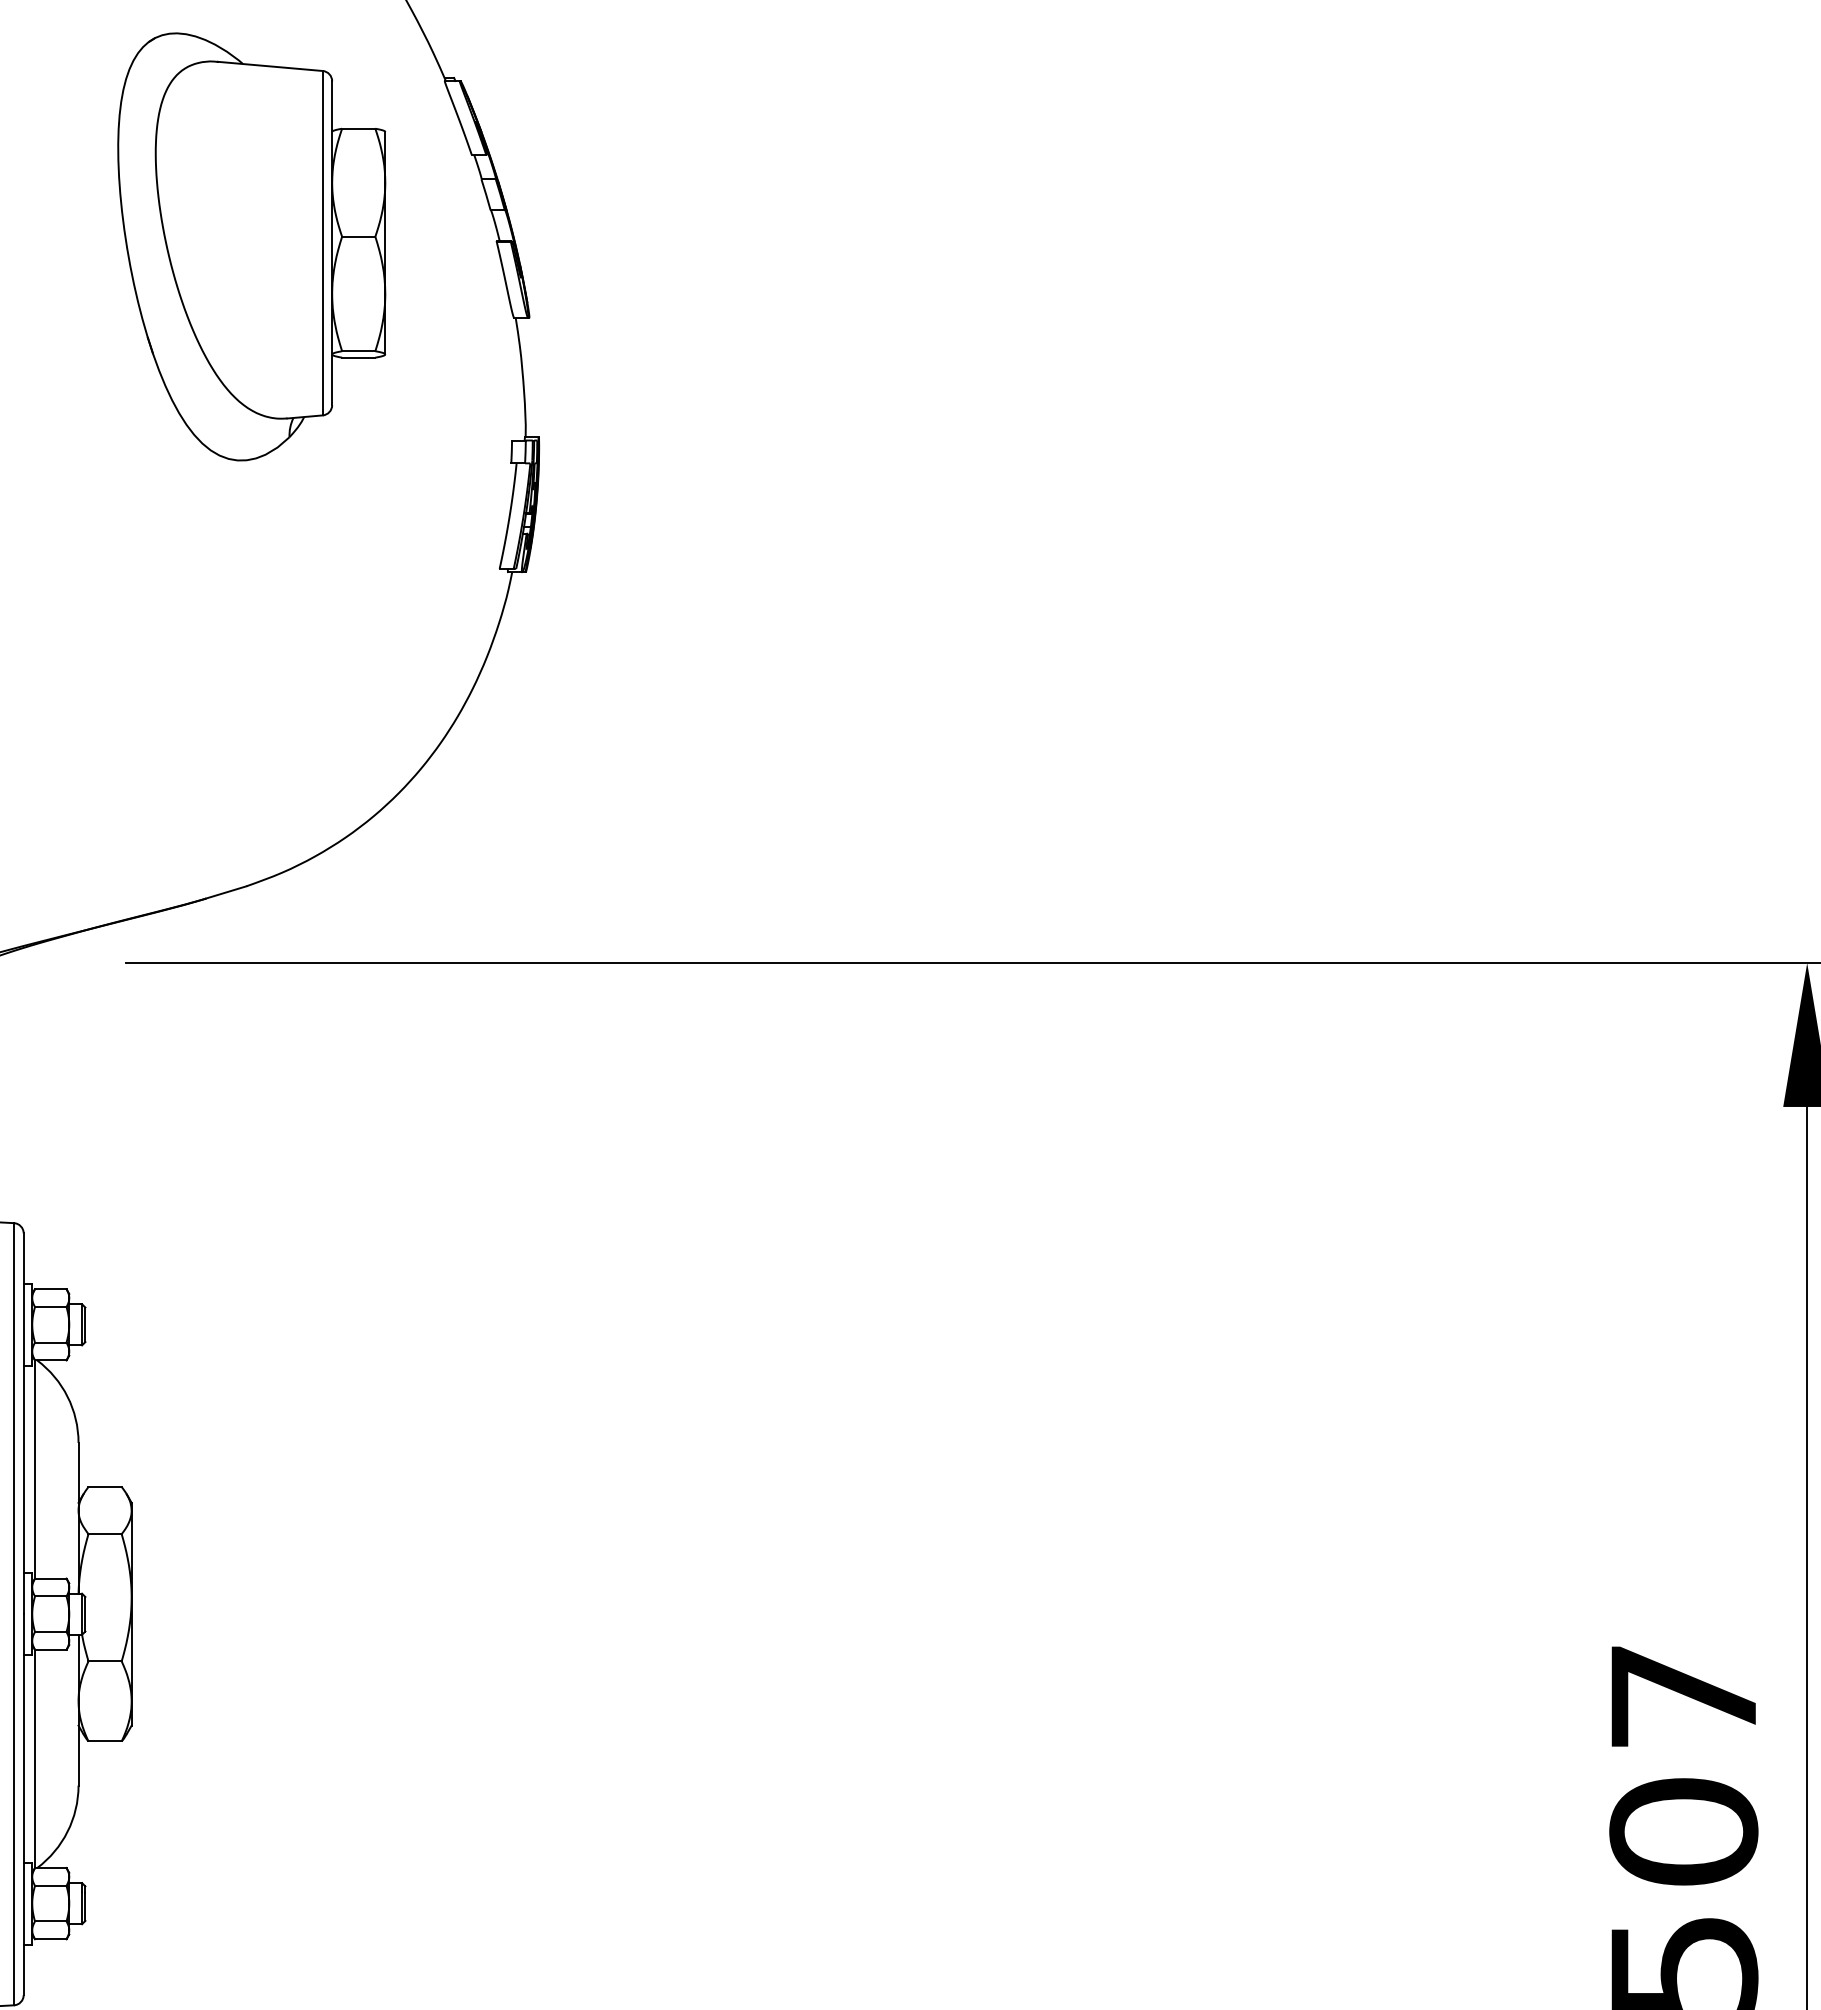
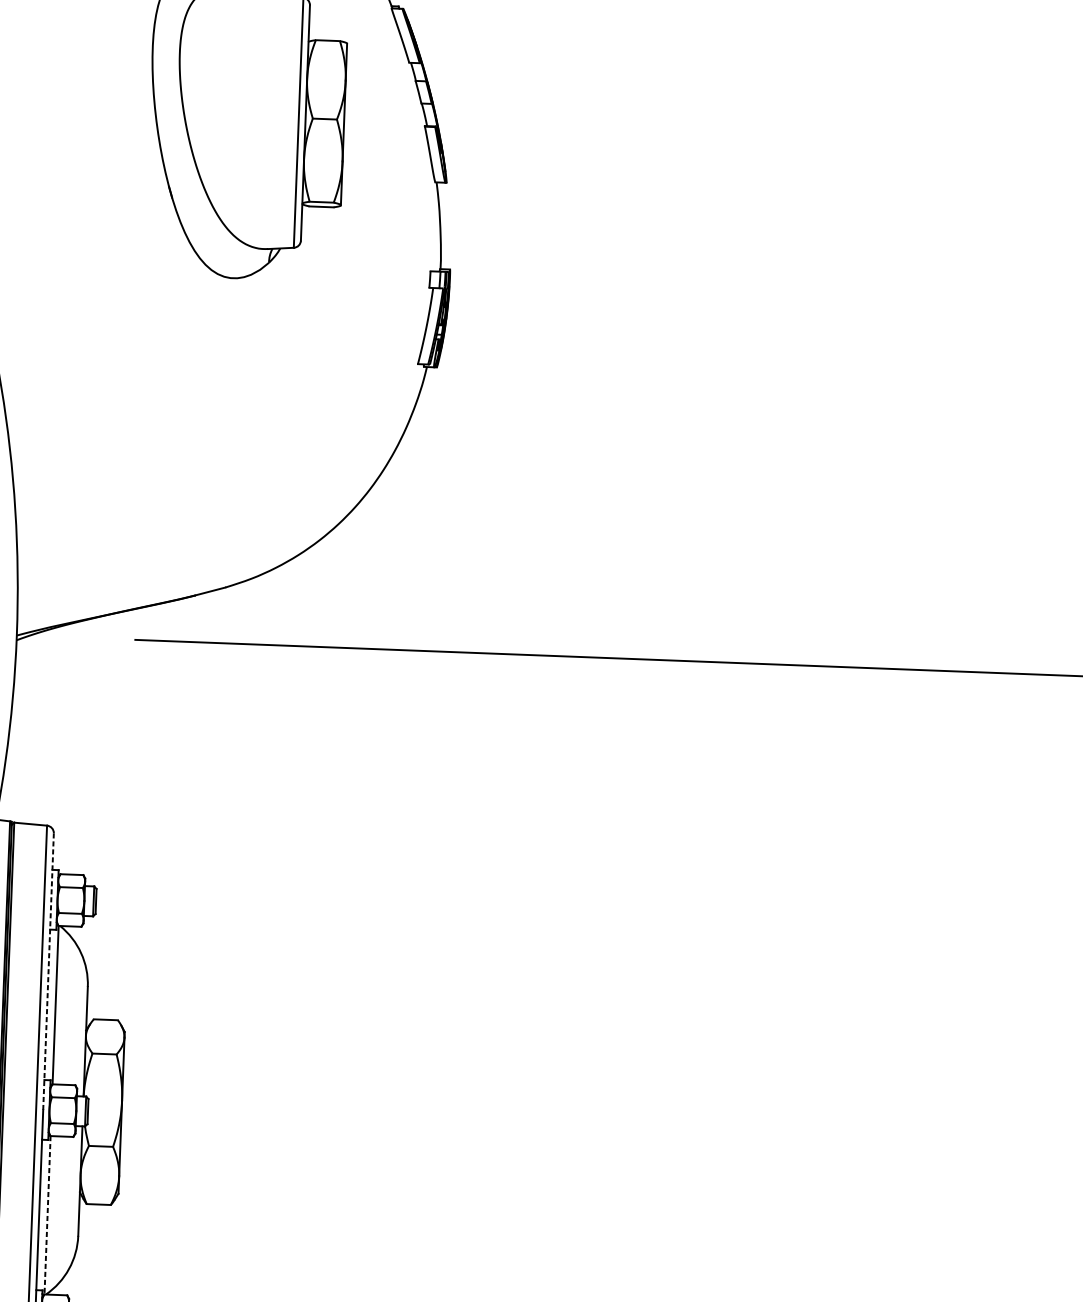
line: (23, 1424) -> (48, 972), solid -> dashed
line: (35, 1759) -> (47, 1215), solid -> dashed

